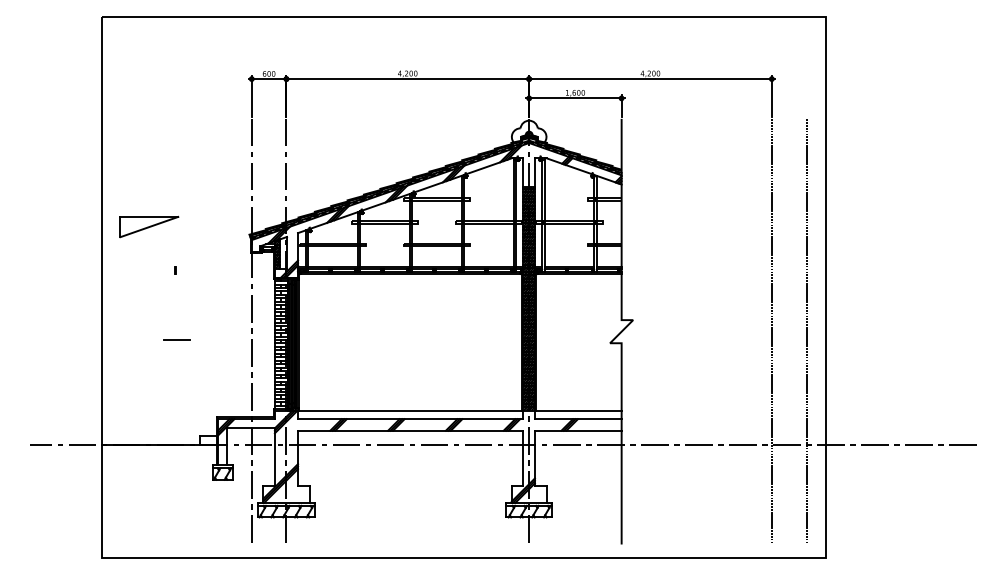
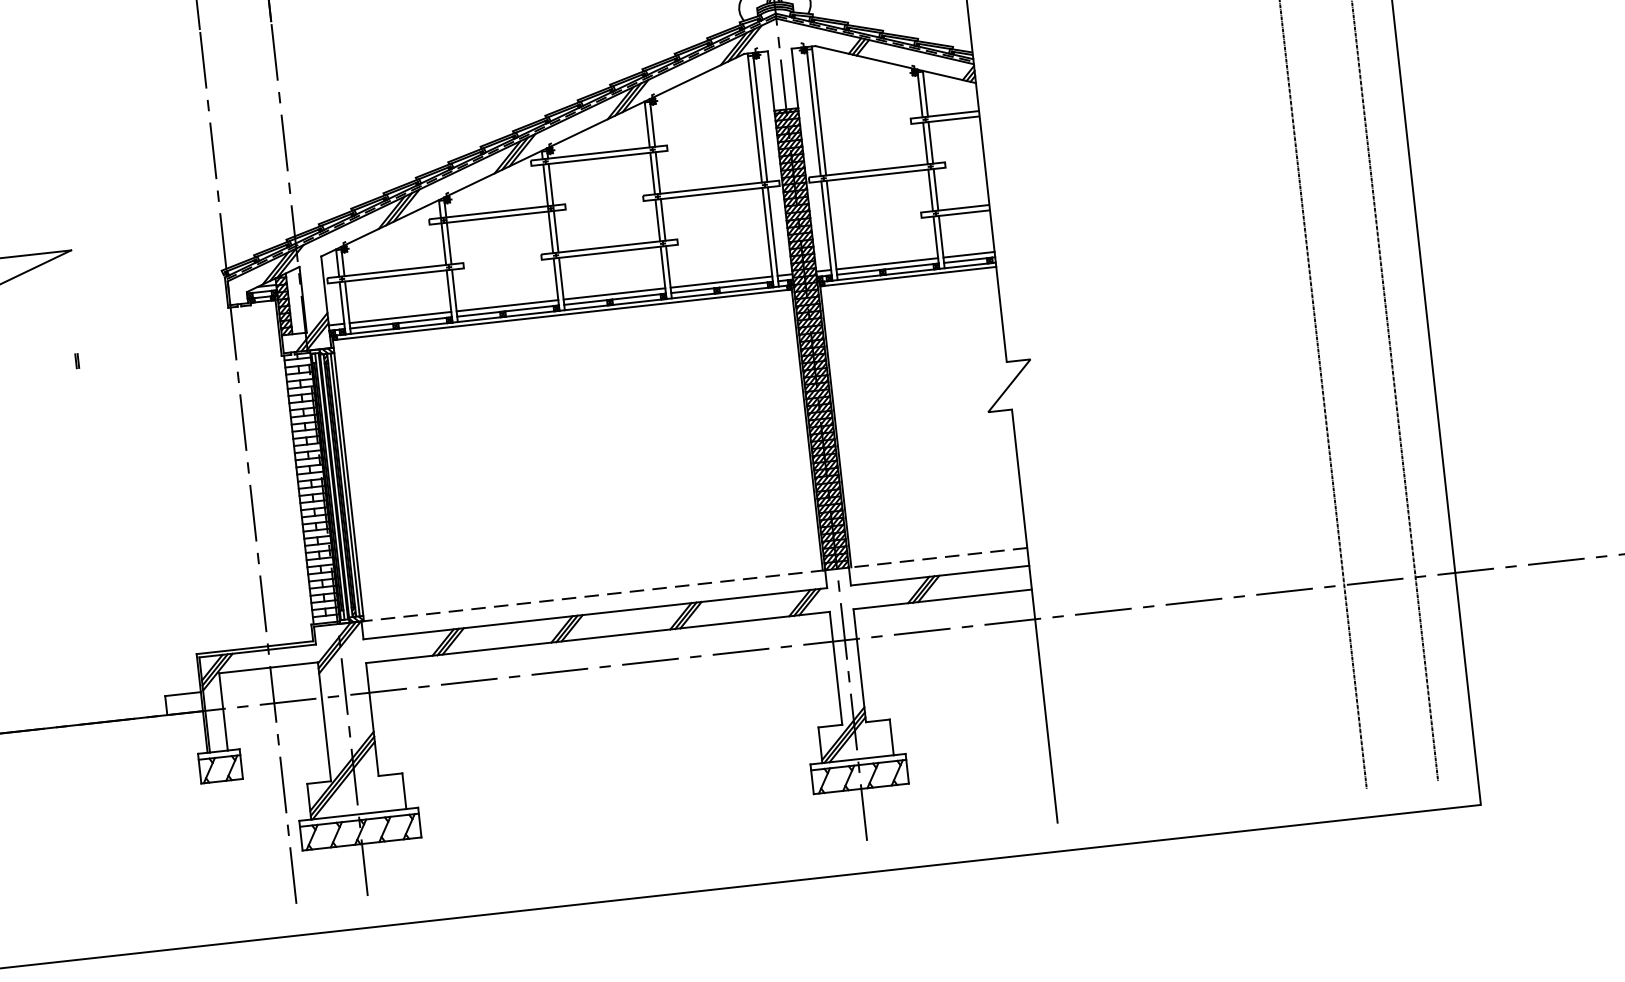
line: (177, 340) -> (97, 504), removed
line: (410, 410) -> (592, 595), solid -> dashed
line: (577, 410) -> (936, 557), solid -> dashed

